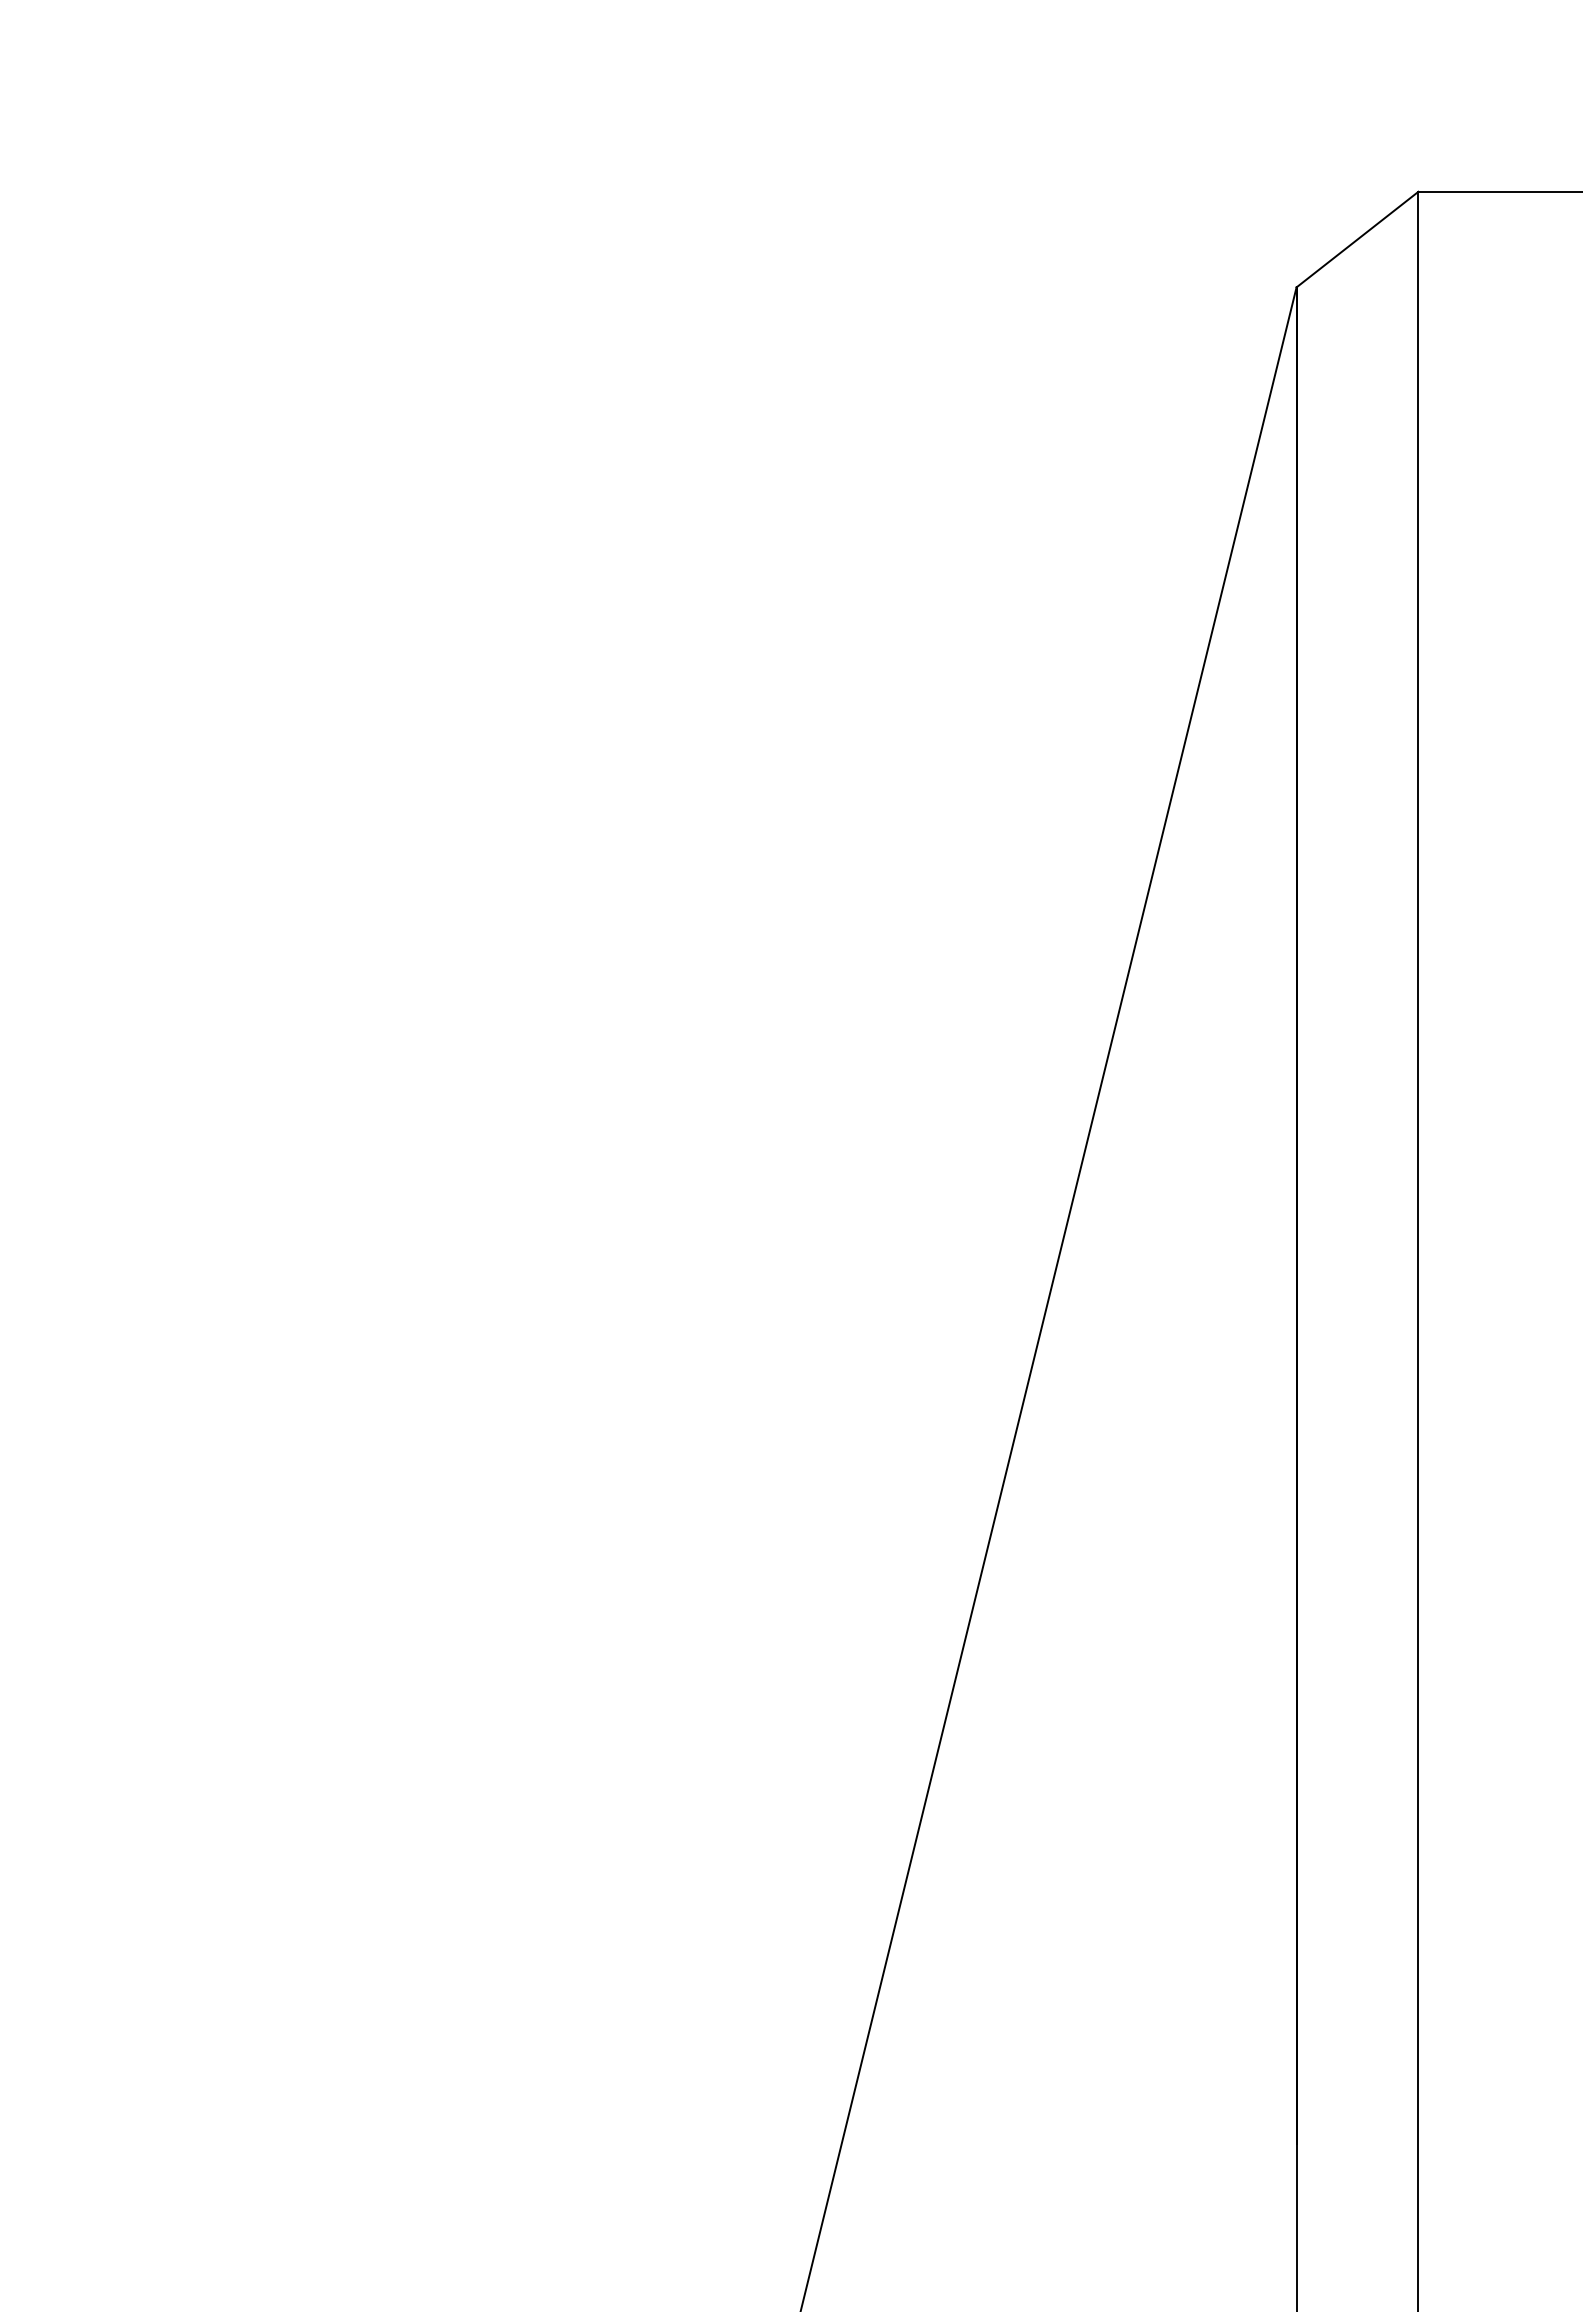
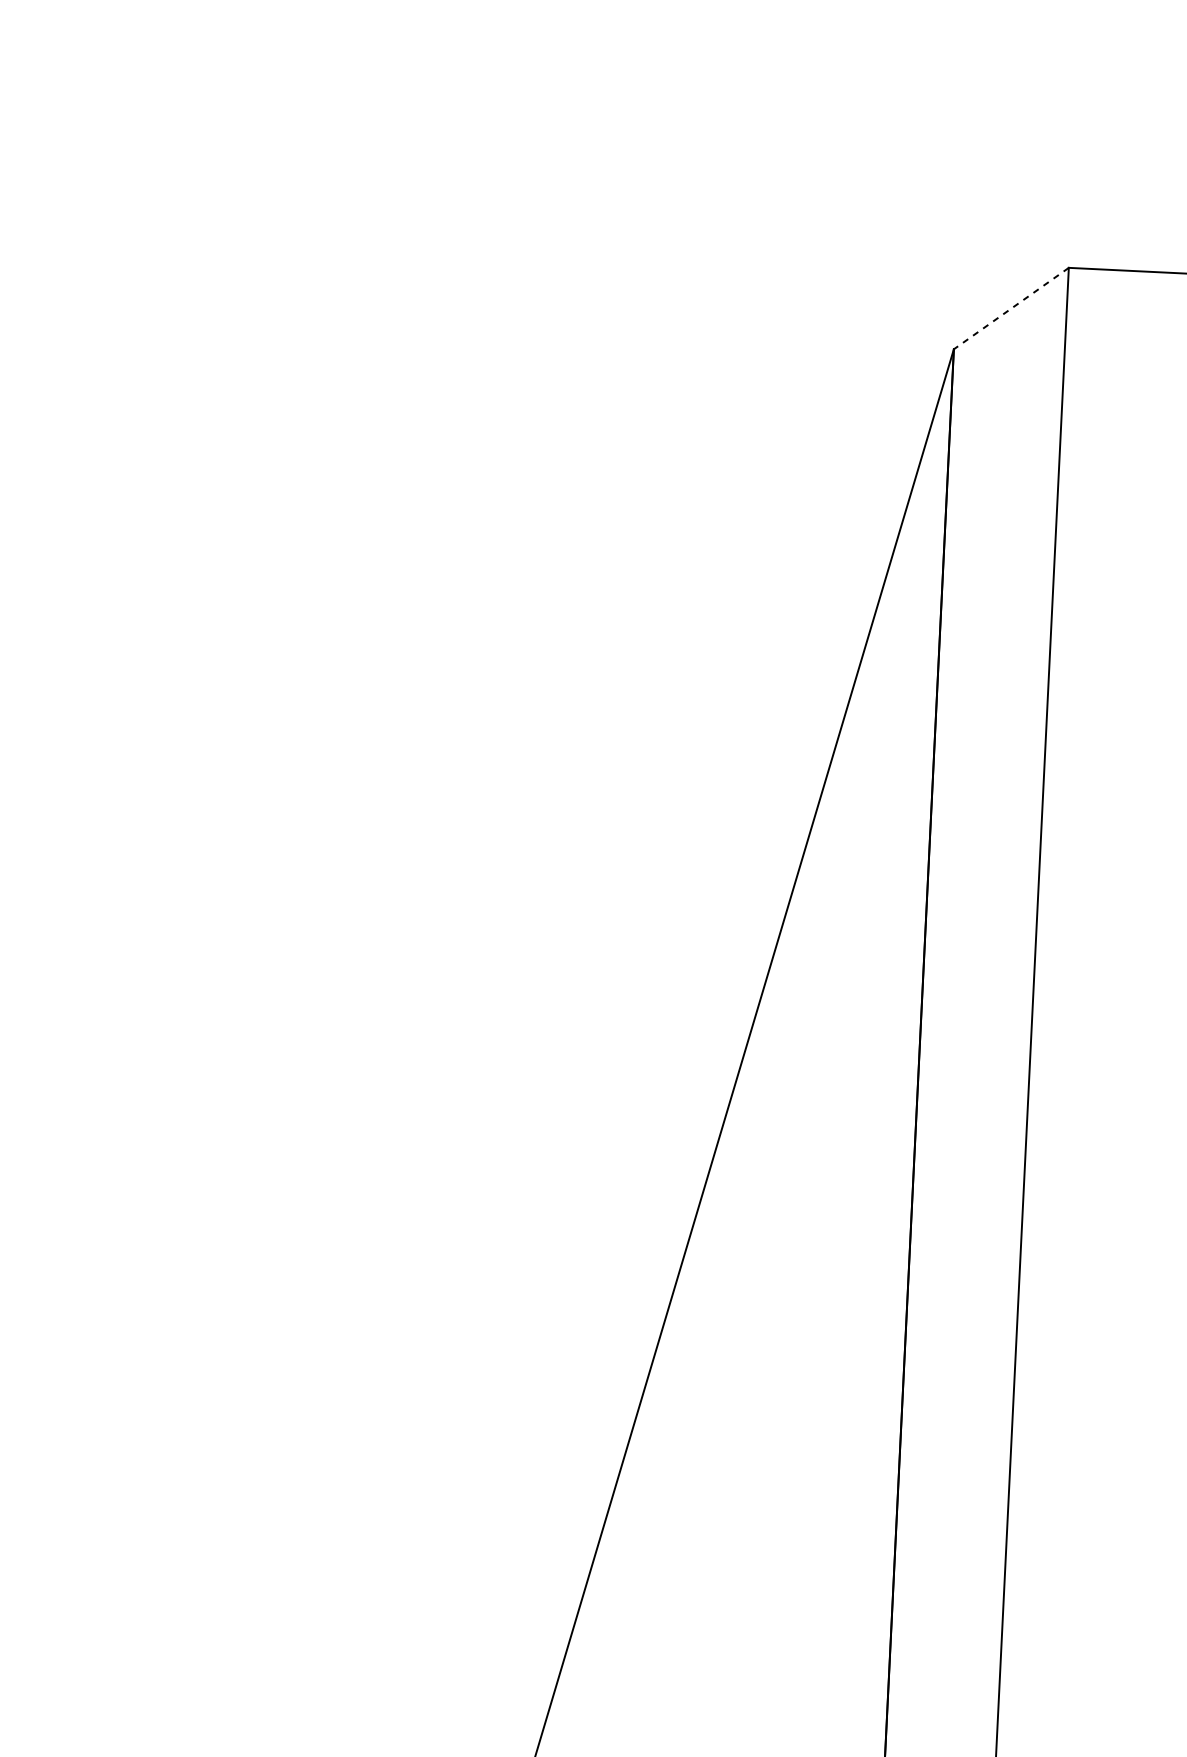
line: (1357, 239) -> (1011, 308), solid -> dashed

